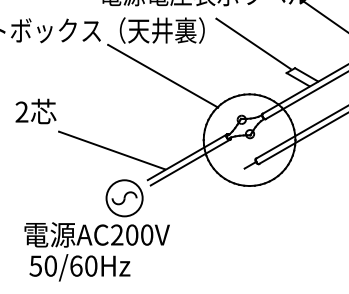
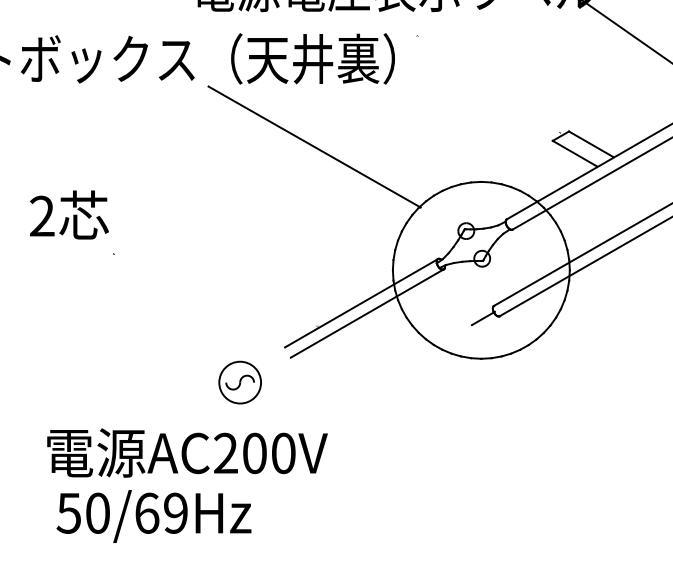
line: (253, 43) -> (488, 83), removed
line: (111, 150) -> (214, 290), removed
part: (124, 198) -> (240, 382), size x0.6
text: (91, 265) -> (176, 512), 50/60Hz -> 50/69Hz

